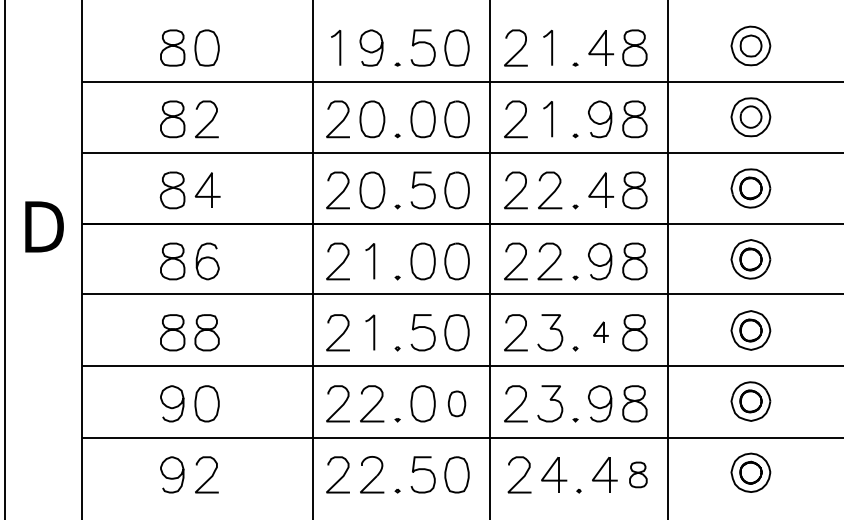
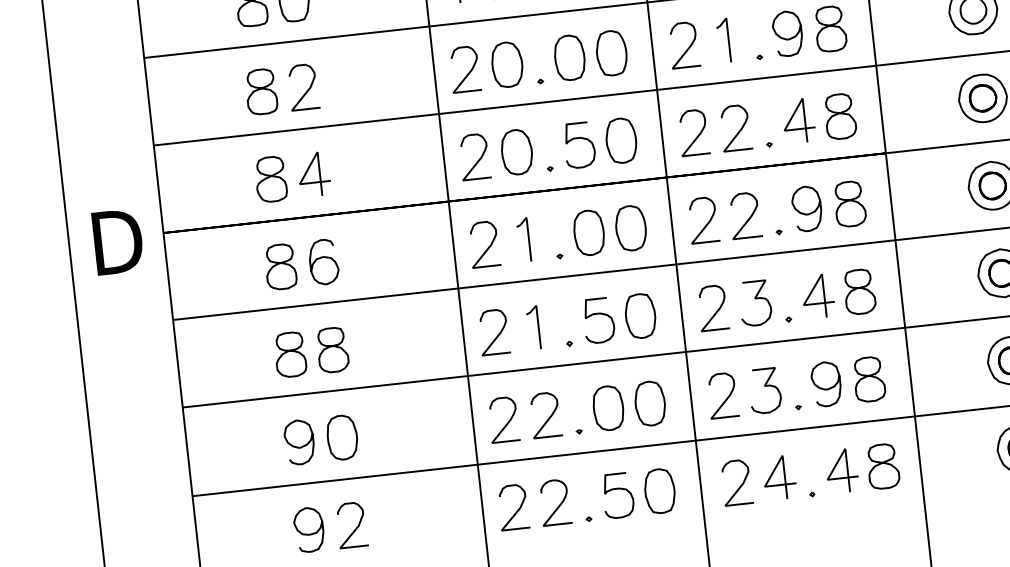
part: (600, 331) -> (817, 295), size x1.67
part: (456, 403) -> (649, 403), size x1.43
part: (638, 474) -> (883, 465), size x1.43

